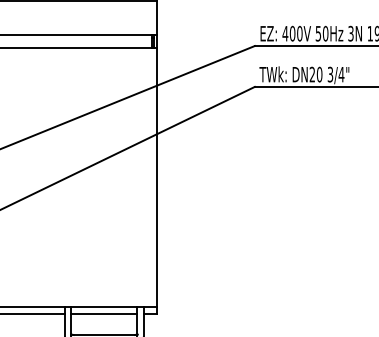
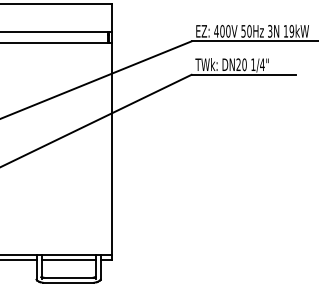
text: (330, 74) -> (253, 64), 3/4" -> 1/4"

